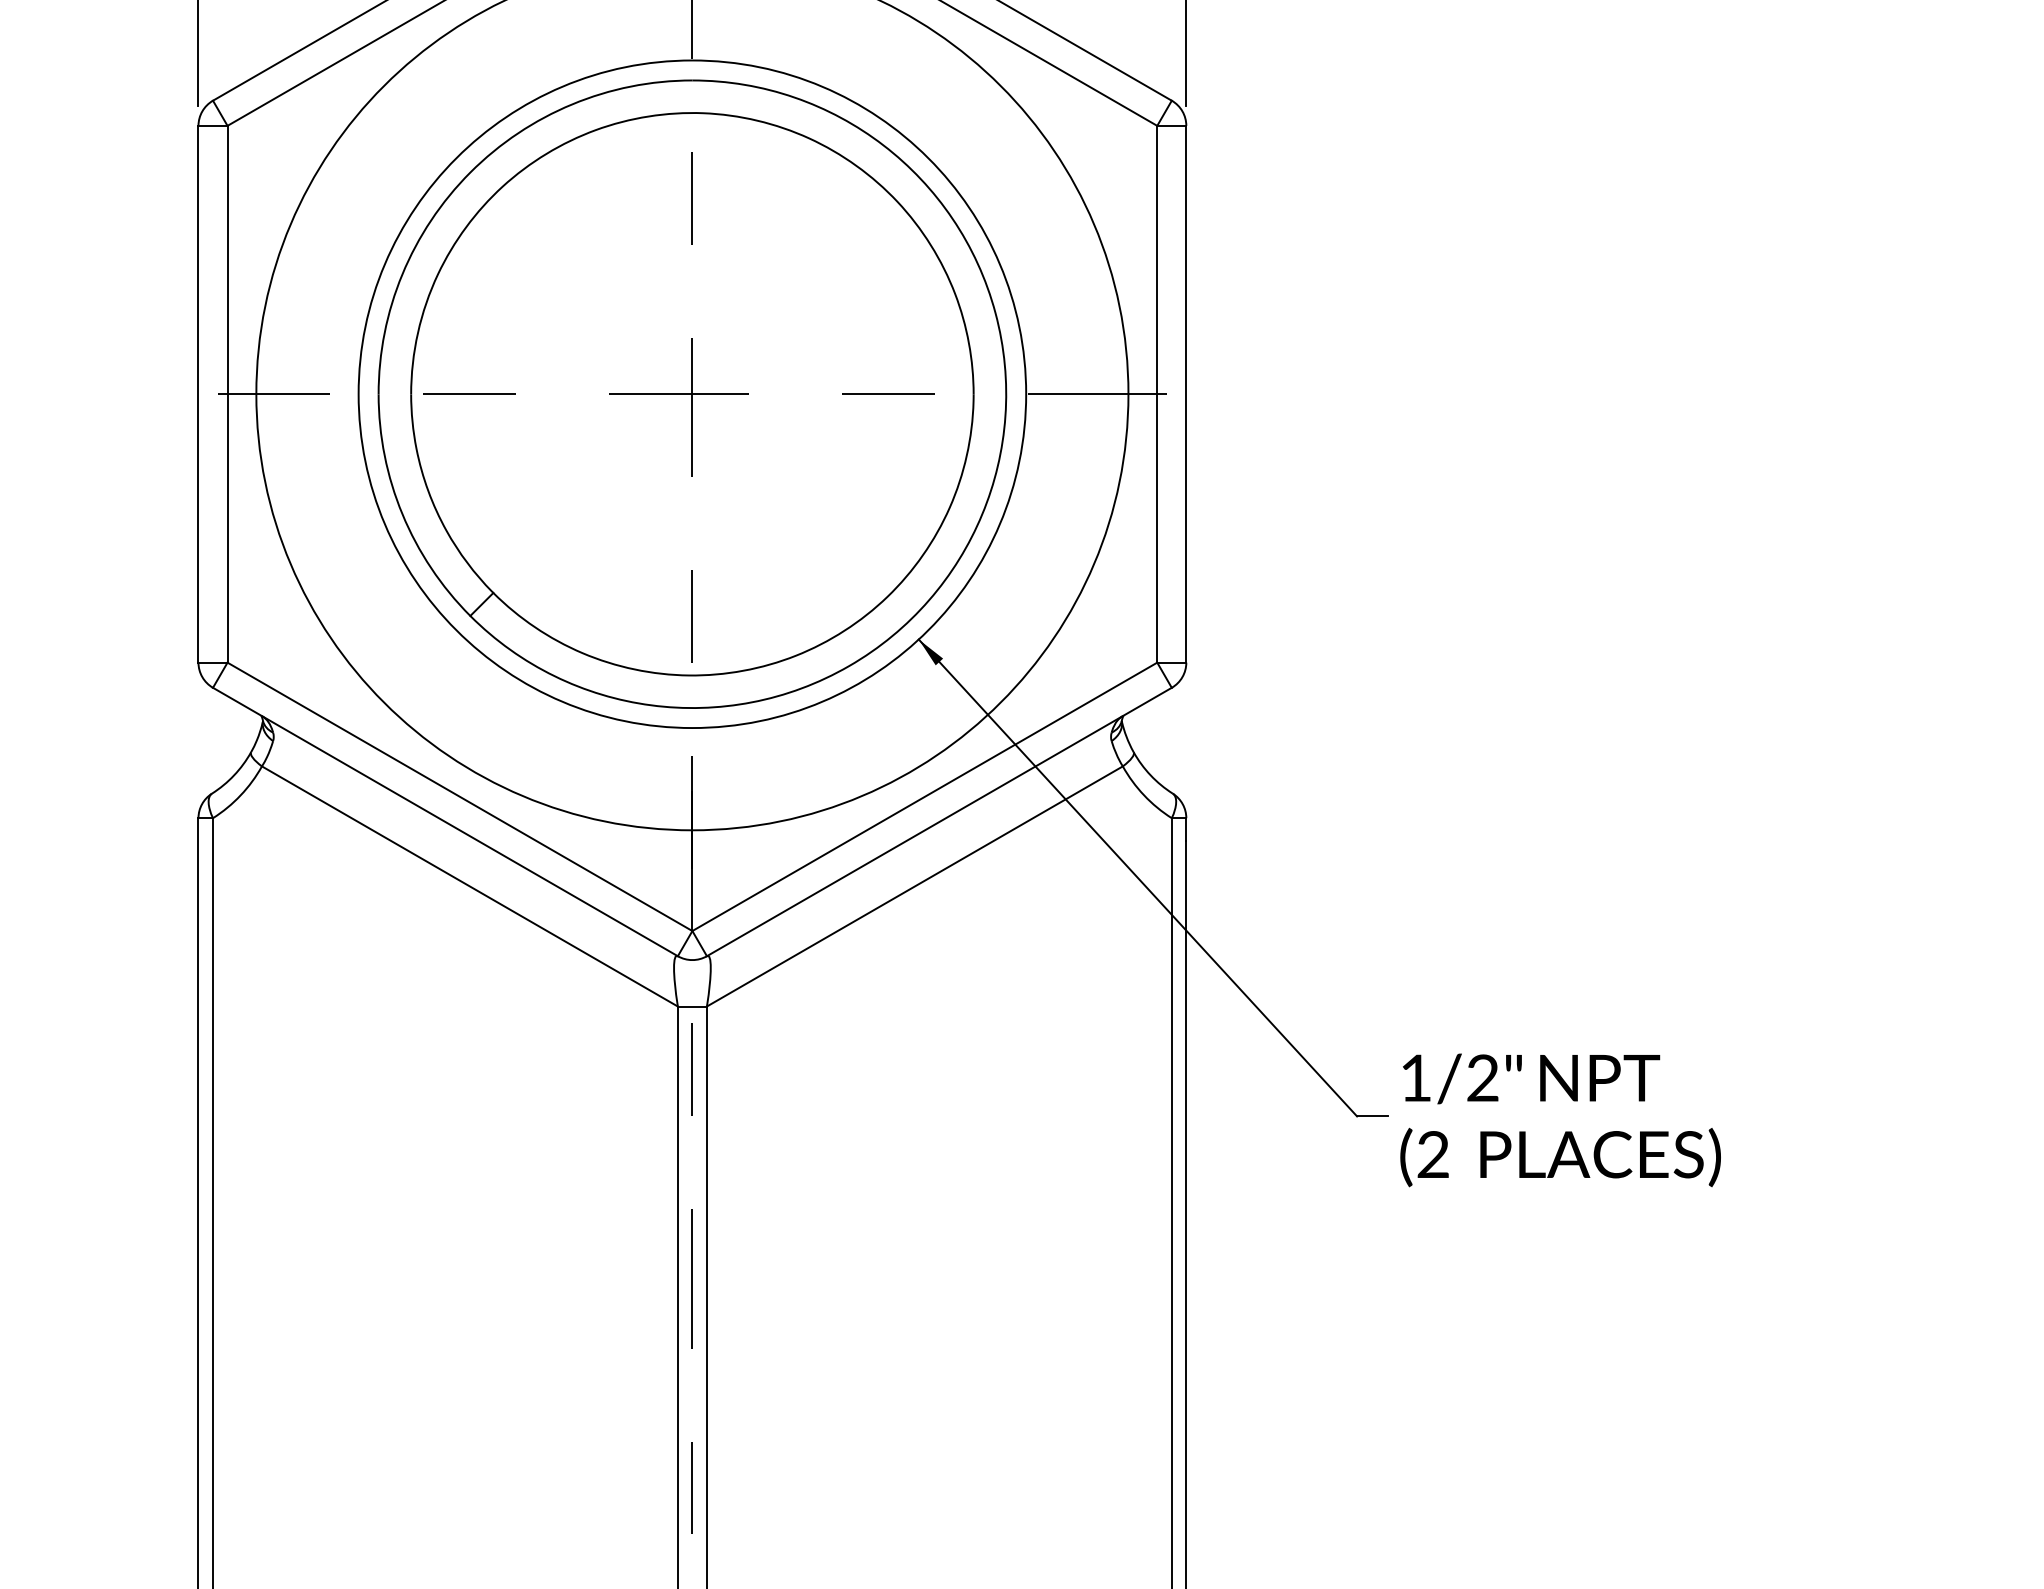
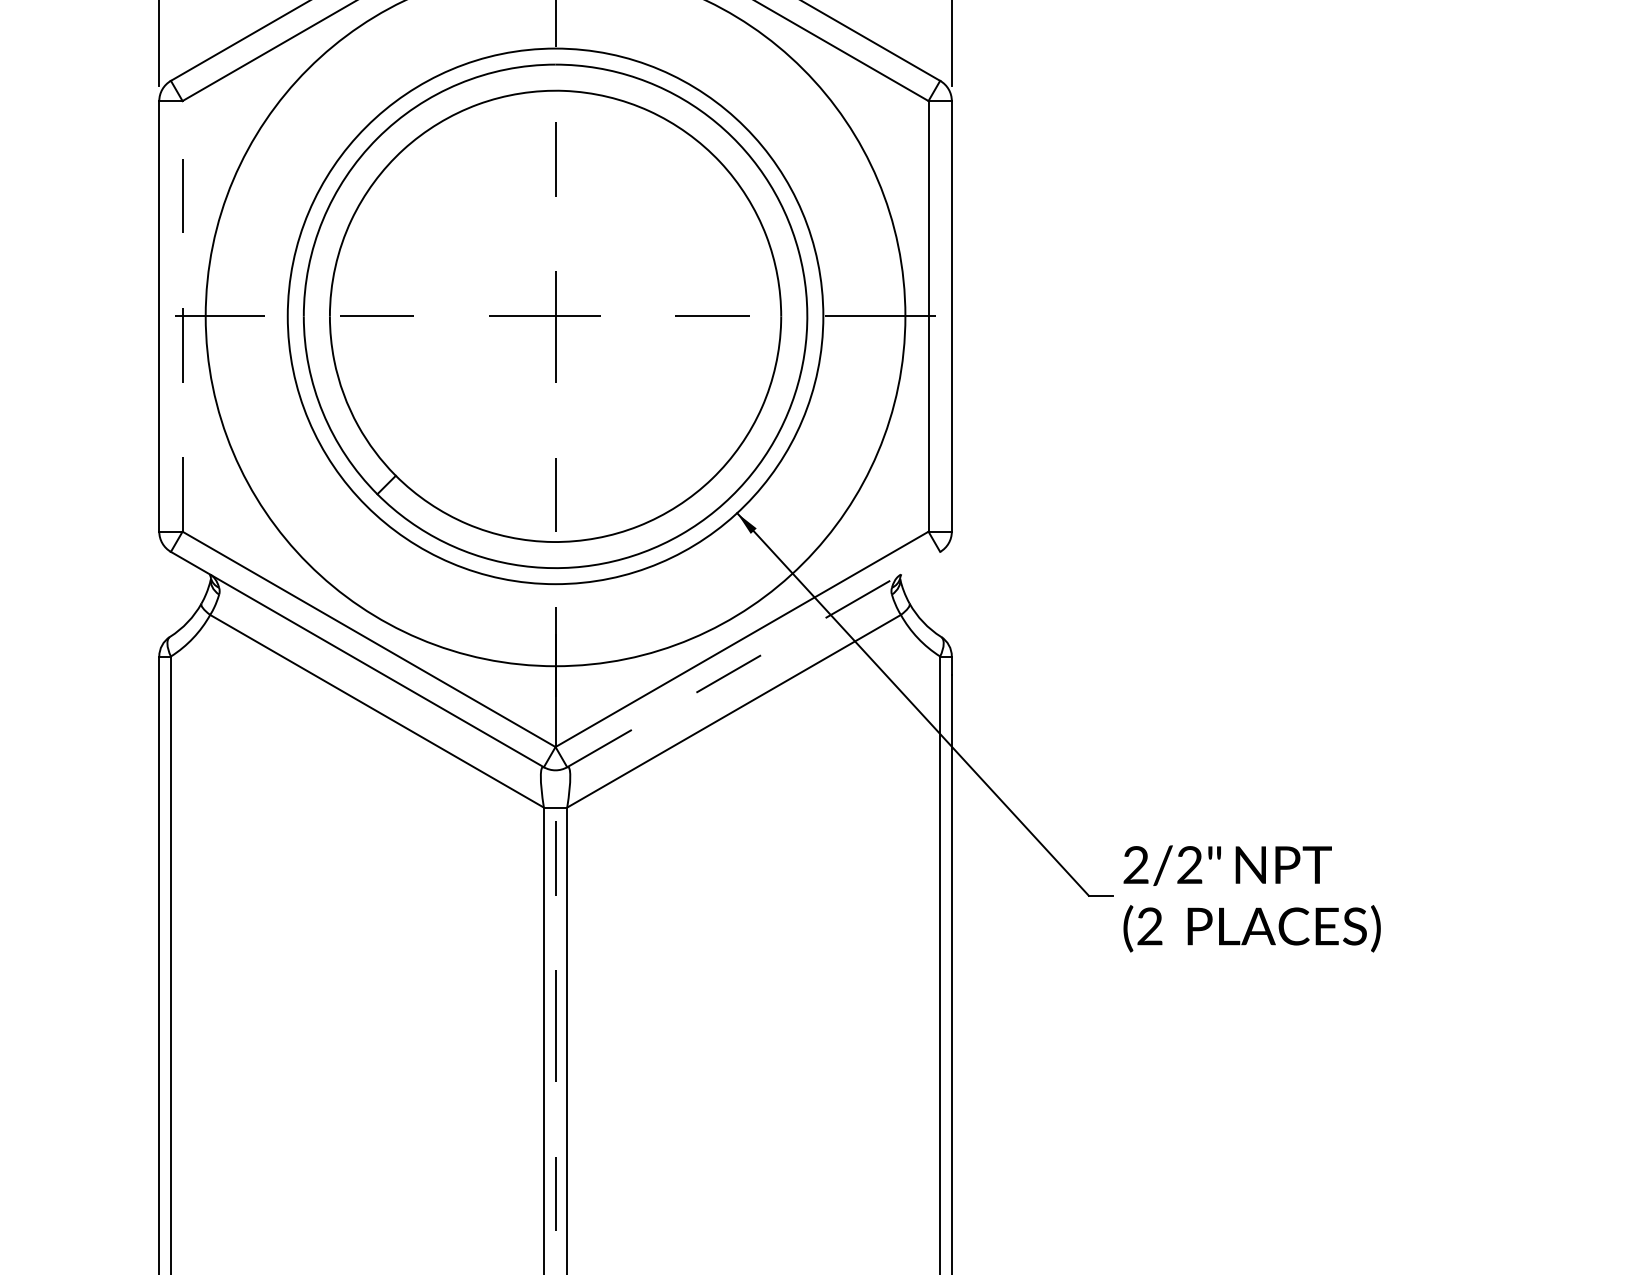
line: (227, 393) -> (182, 315), solid -> dashed
line: (940, 821) -> (754, 659), solid -> dashed
text: (1415, 1077) -> (1135, 864), 1/2" -> 2/2"

